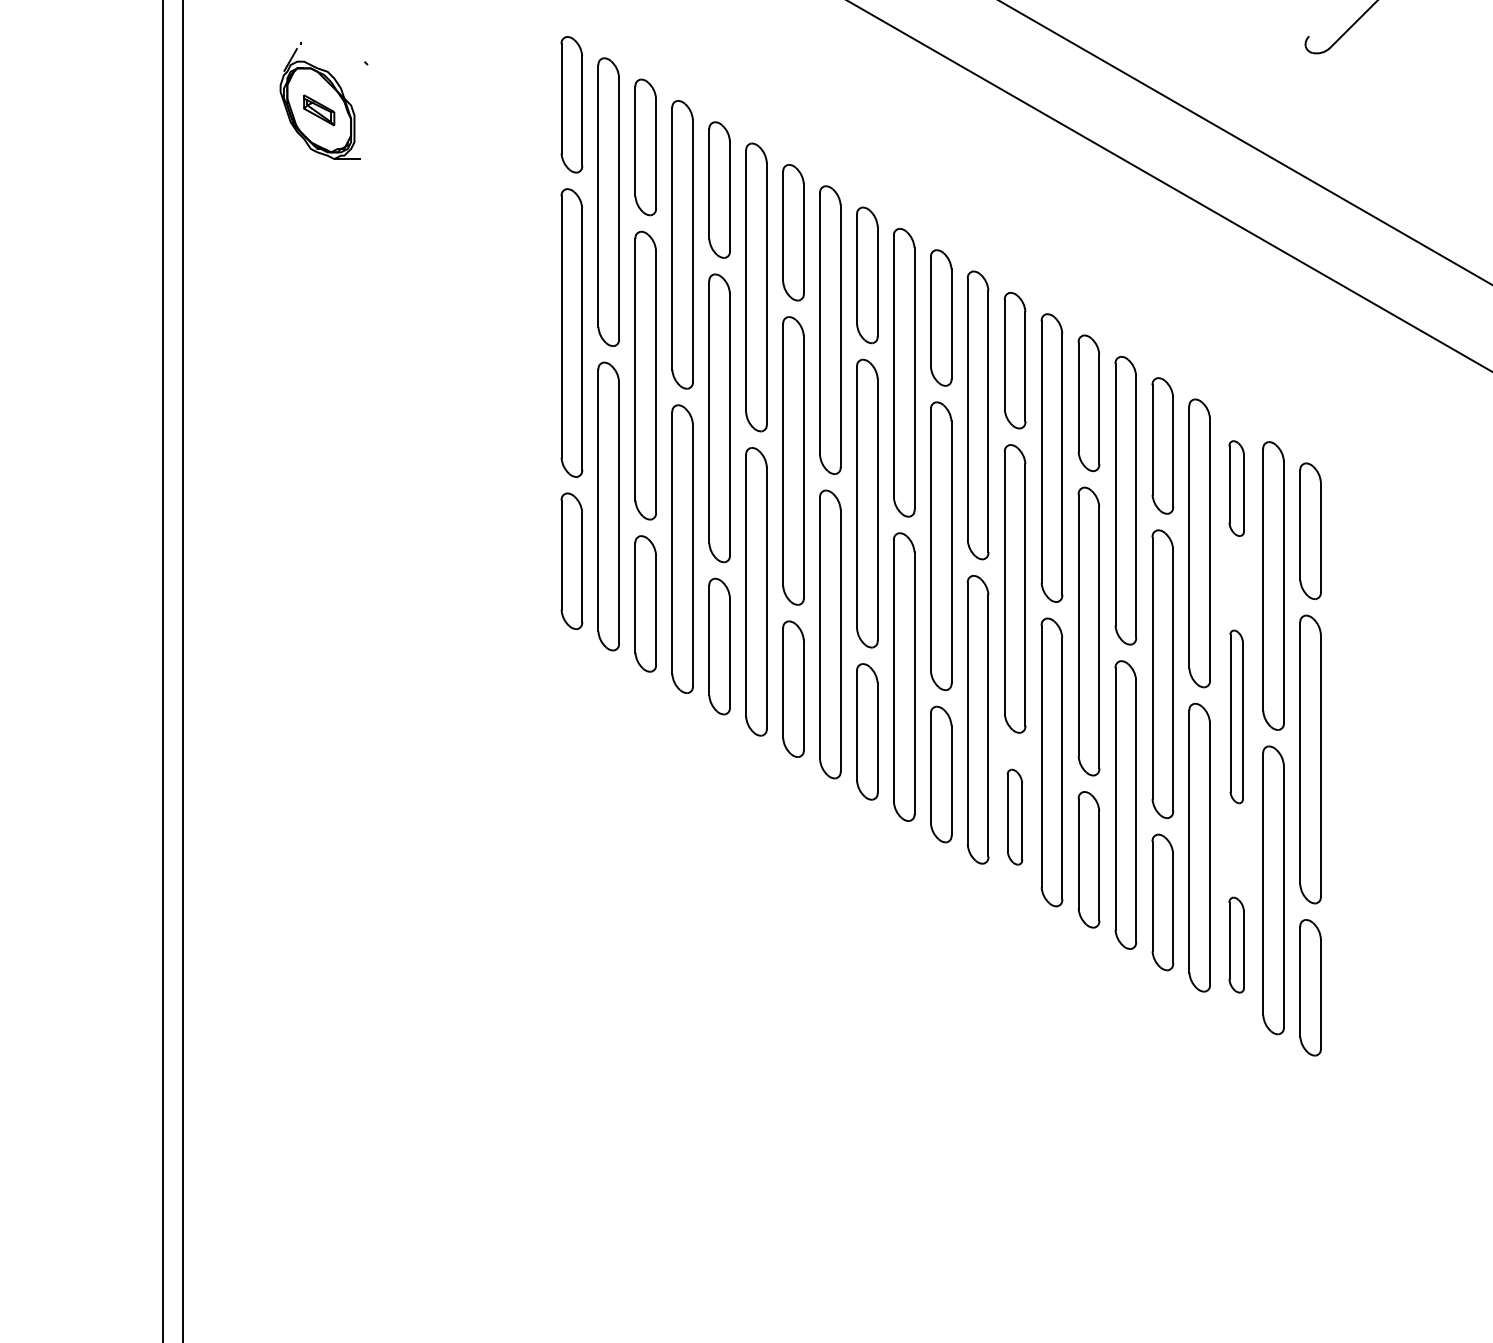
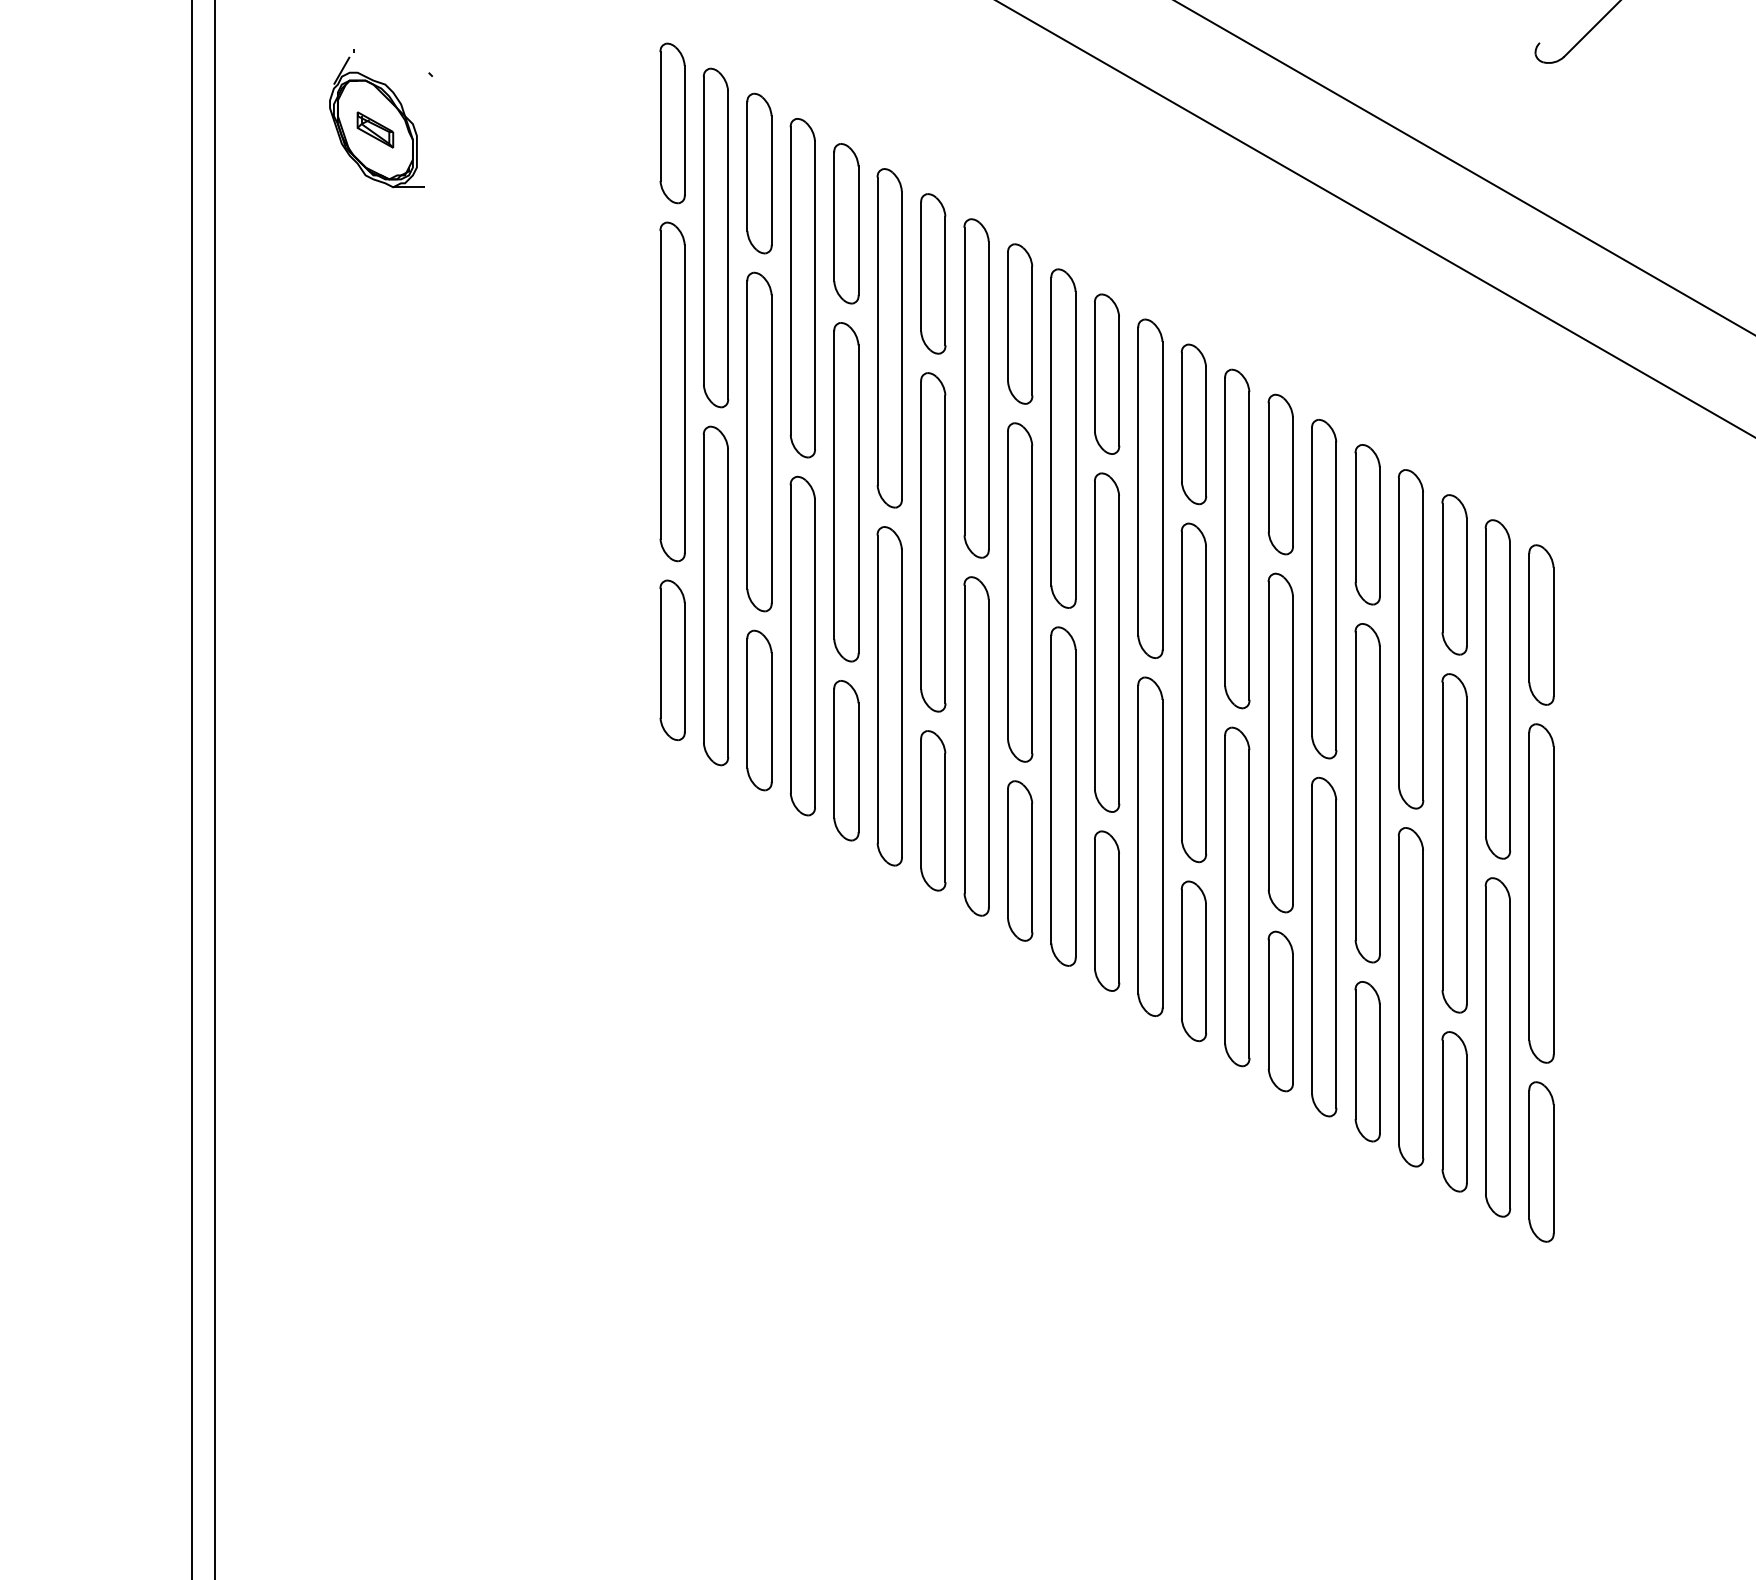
part: (1236, 488) -> (1454, 574), size x1.43
part: (1236, 716) -> (1454, 843), size x1.67
part: (1014, 817) -> (1193, 961), size x1.43
part: (1236, 944) -> (1454, 1111), size x1.43

